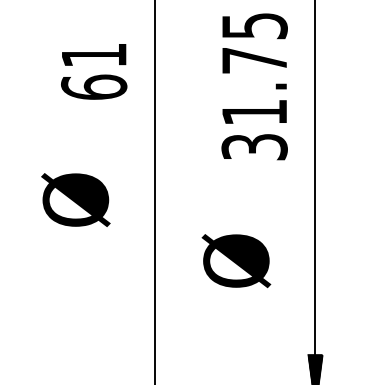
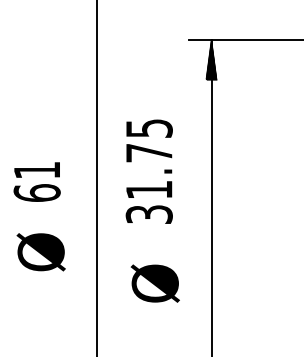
text: (93, 71) -> (36, 181), moved
text: (253, 86) -> (148, 171), moved
text: (235, 260) -> (154, 283), moved

